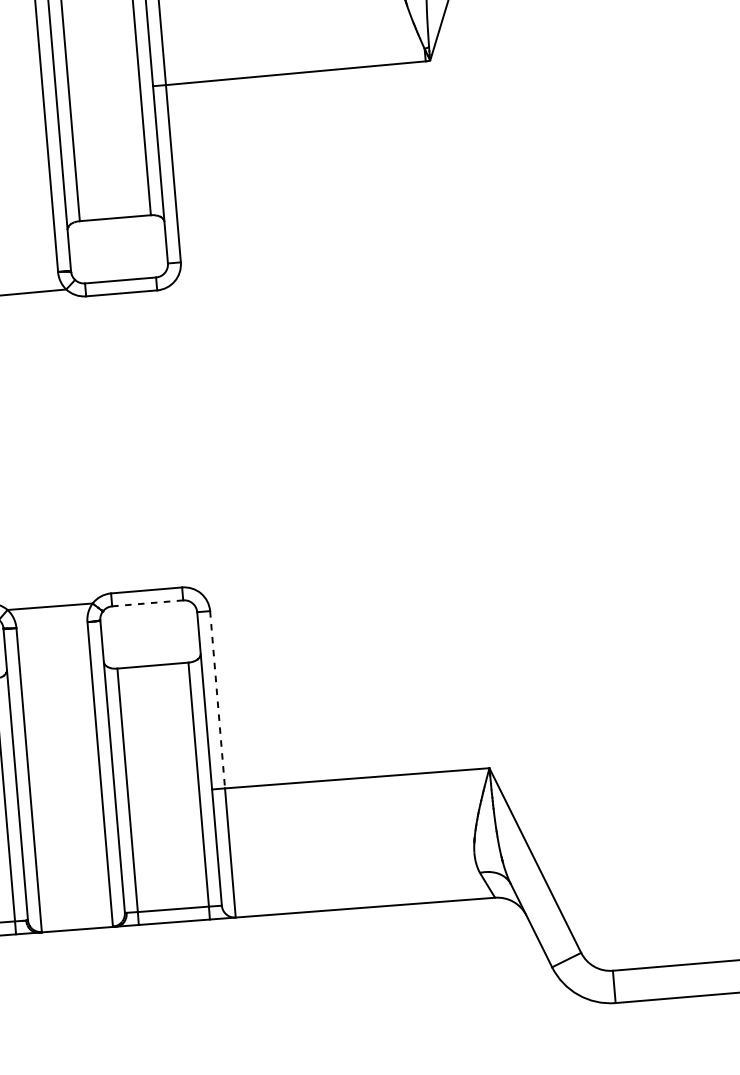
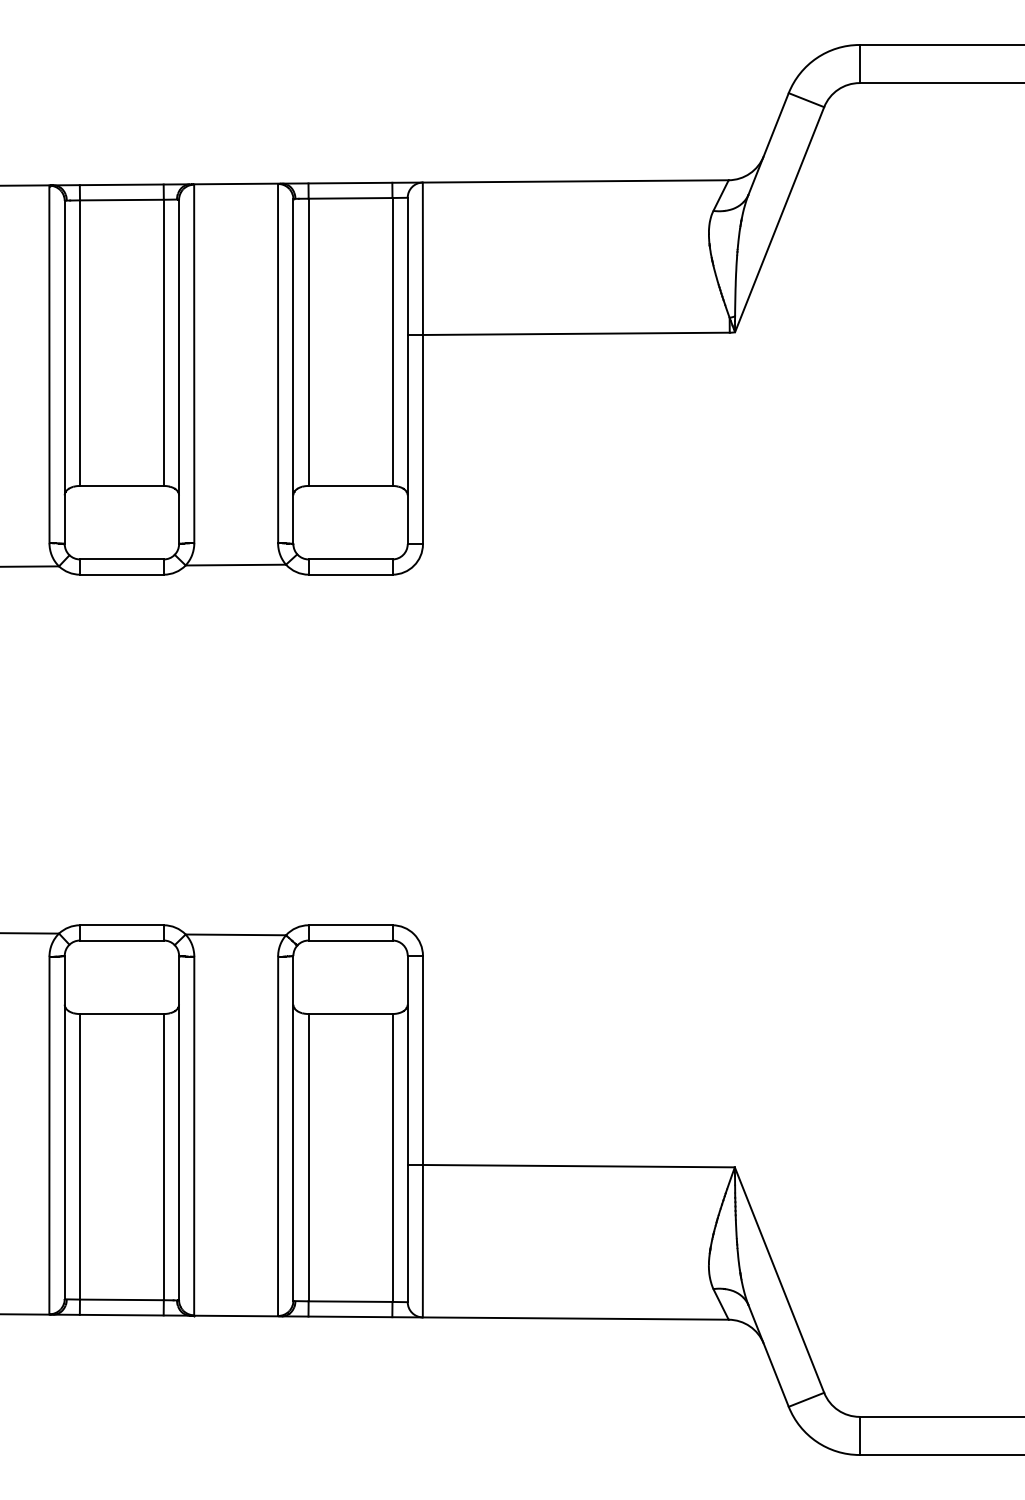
line: (147, 603) -> (350, 940), dashed -> solid
line: (217, 699) -> (422, 1060), dashed -> solid

